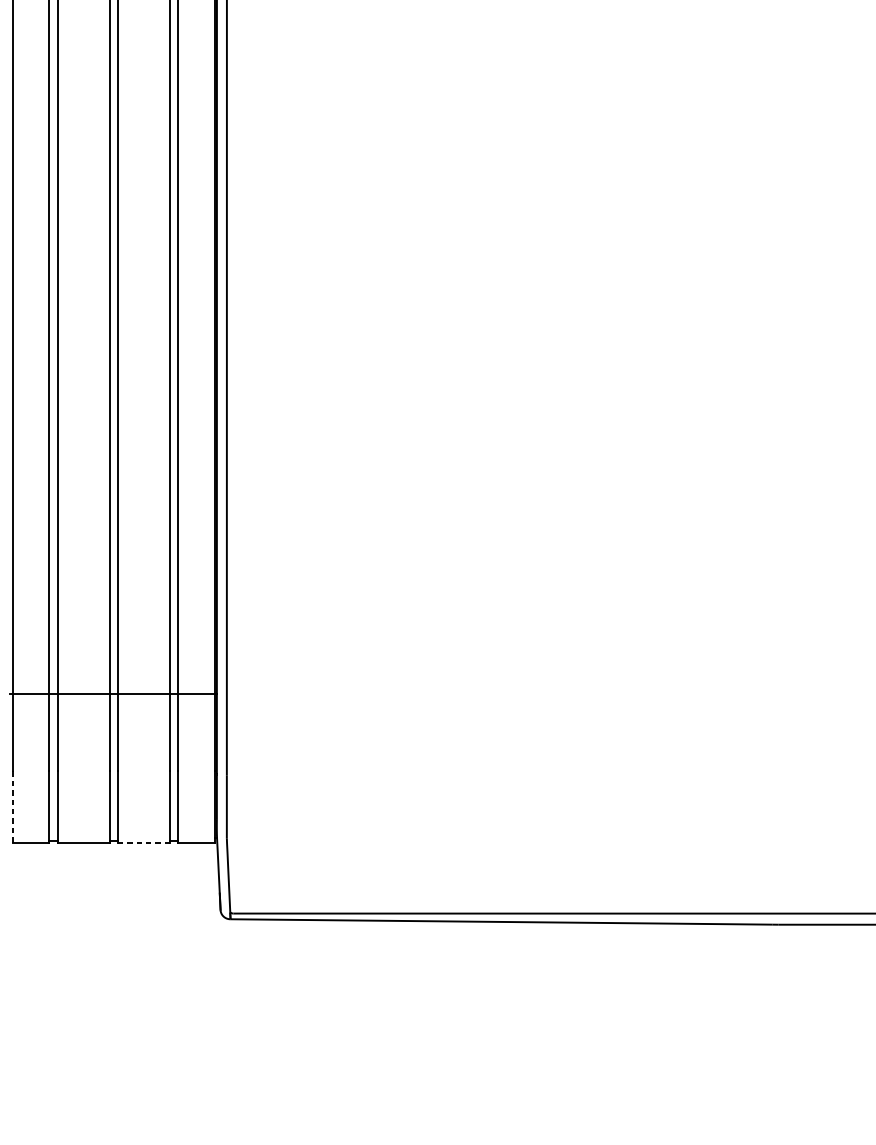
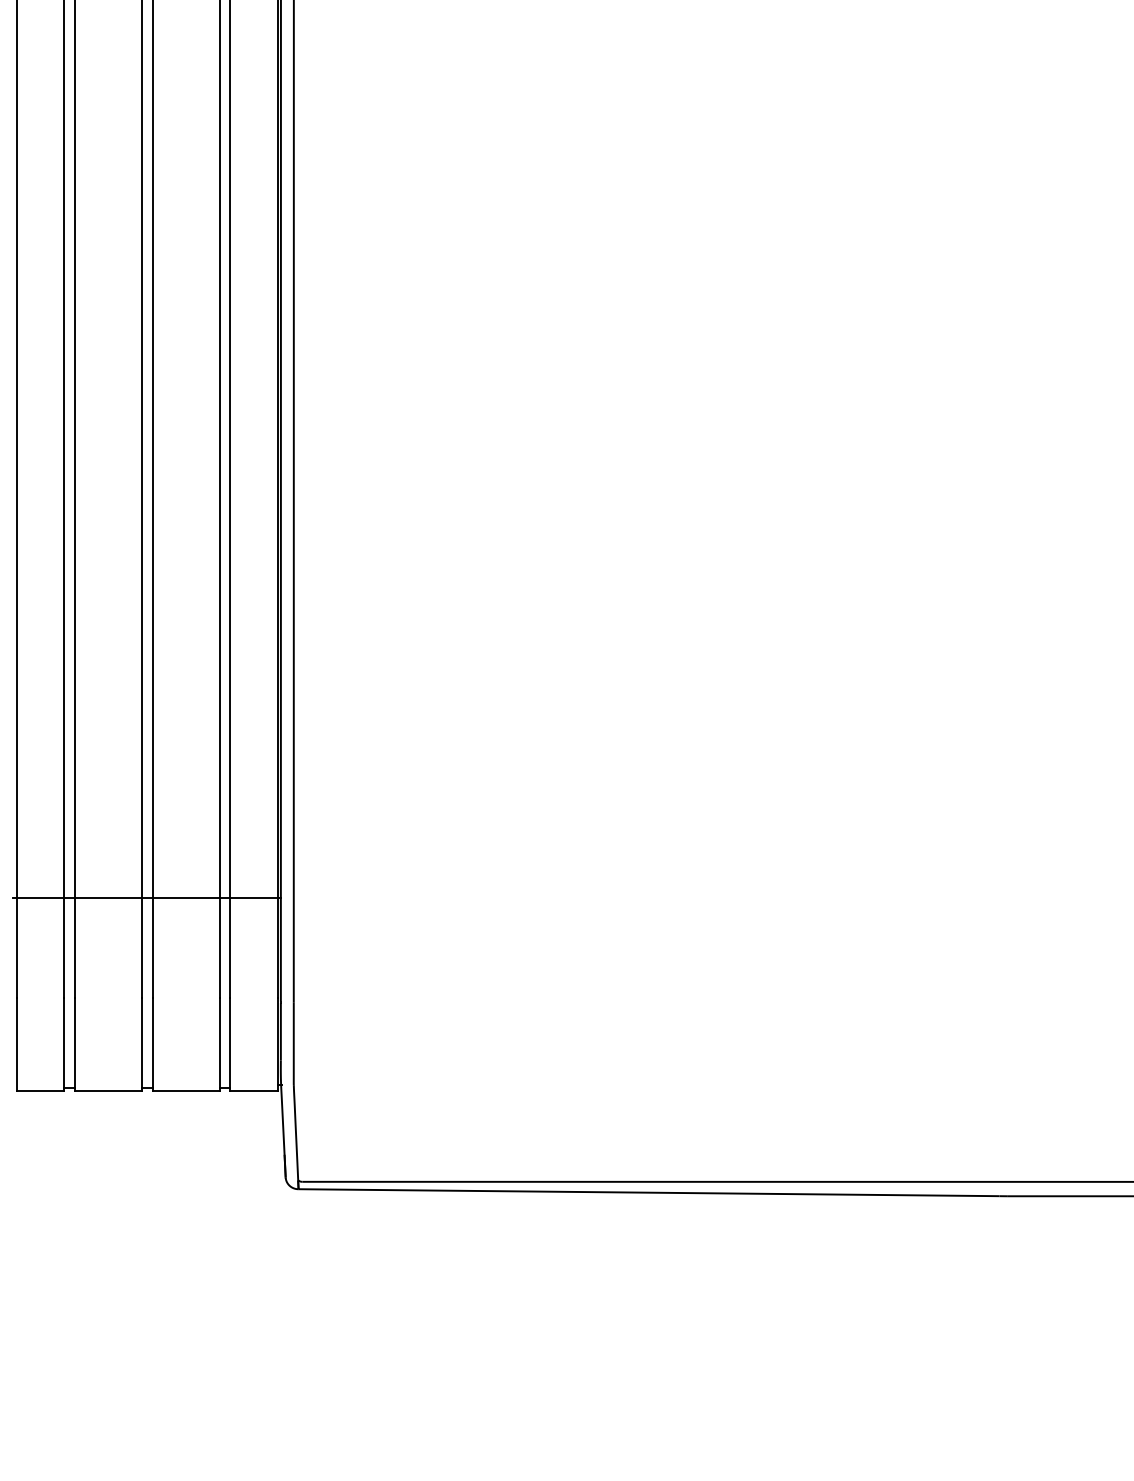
line: (12, 807) -> (16, 1044), dashed -> solid
line: (143, 842) -> (186, 1090), dashed -> solid

